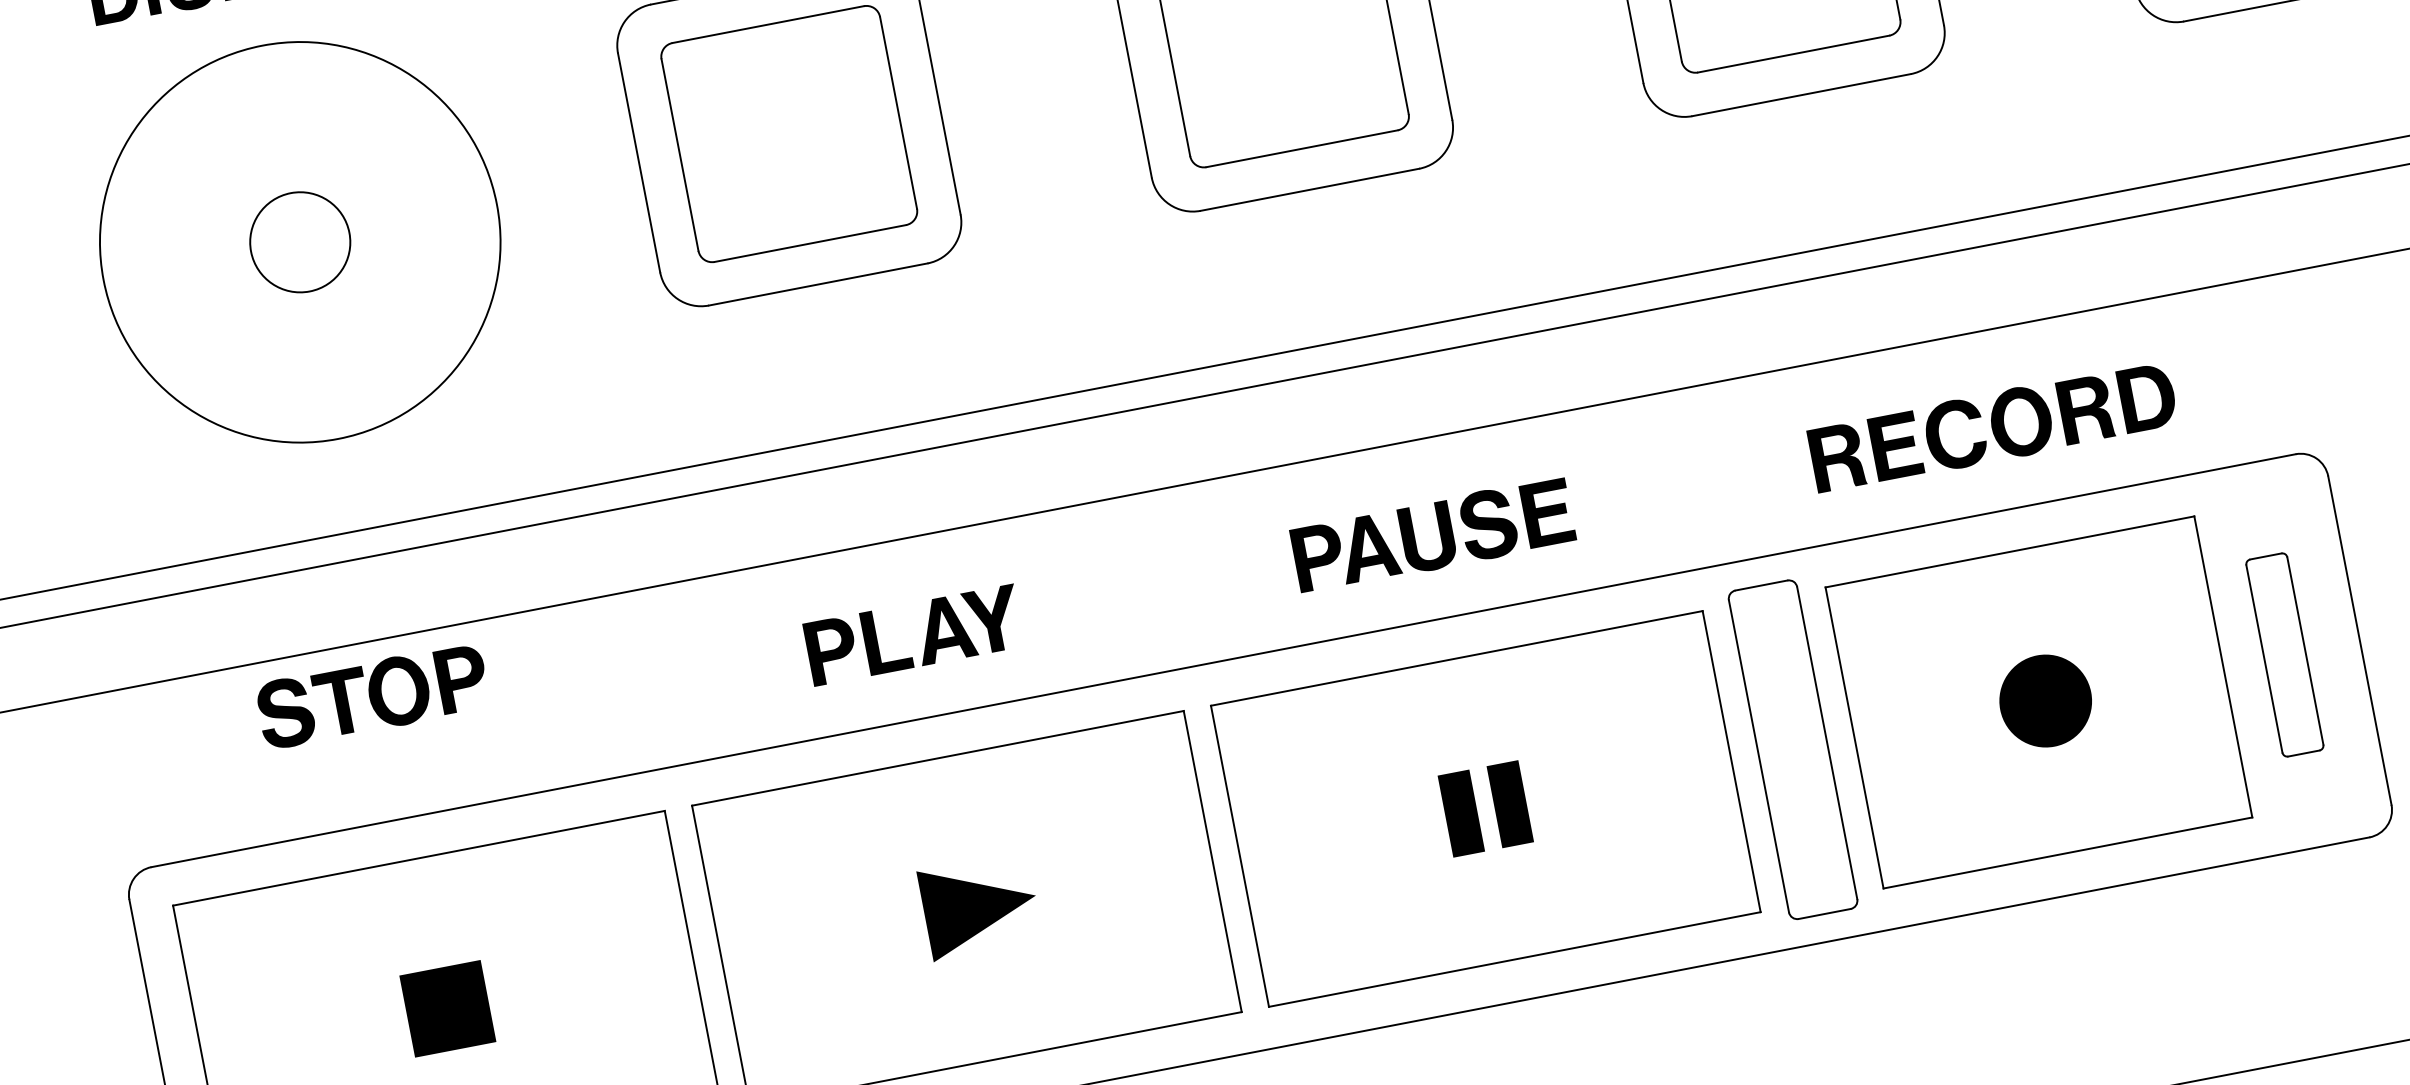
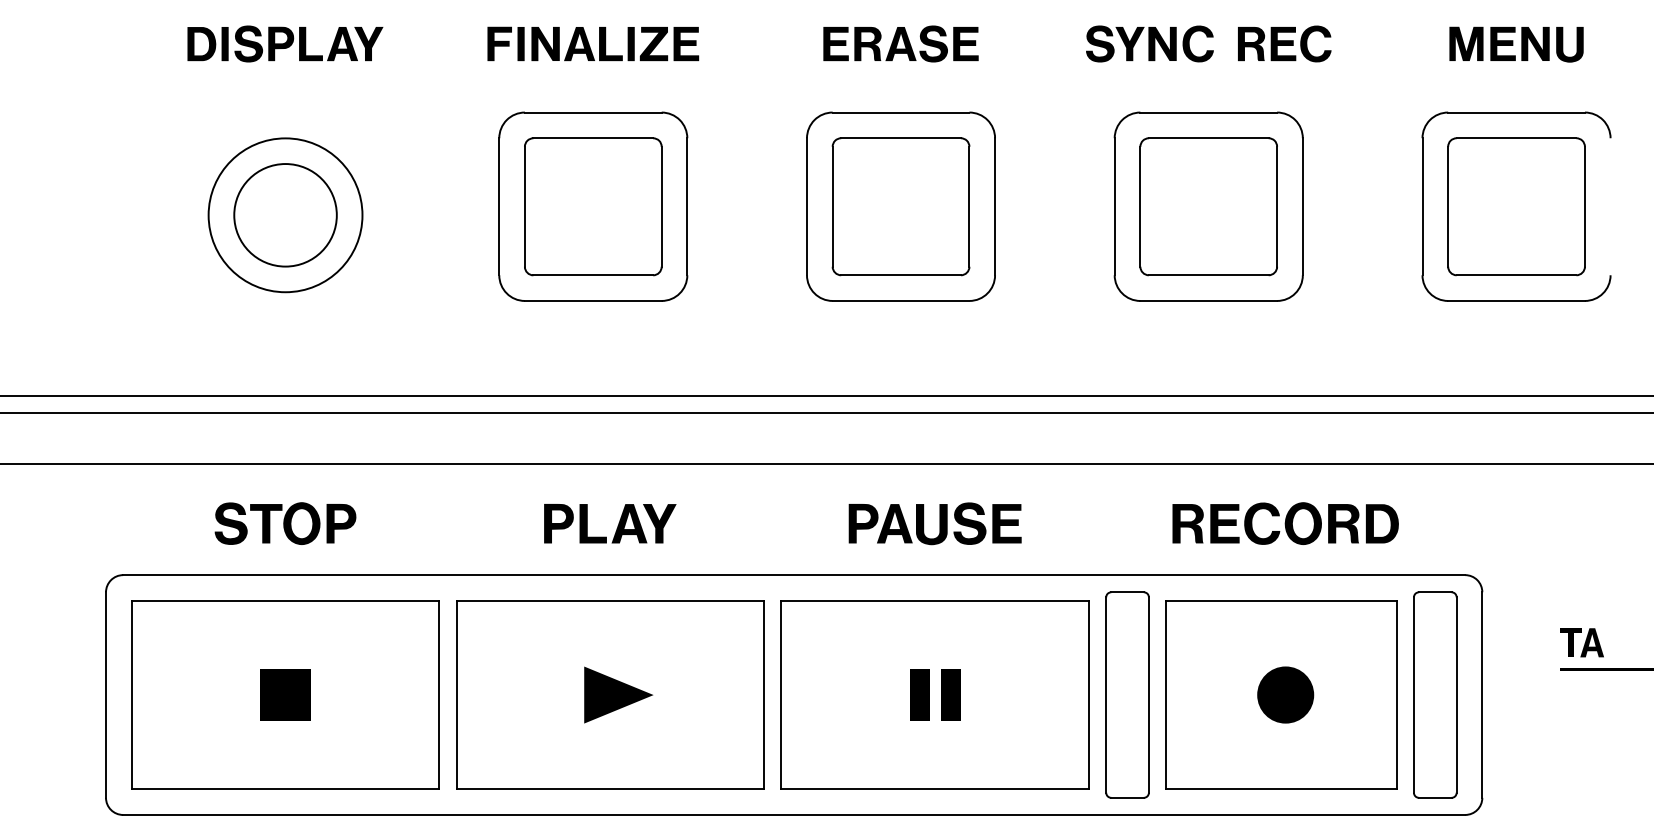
circle: (300, 242) -> (285, 215), size x0.62
circle: (300, 242) -> (285, 215), size x1.67
part: (2284, 654) -> (1435, 694), size x1.67
part: (372, 695) -> (285, 523), moved

